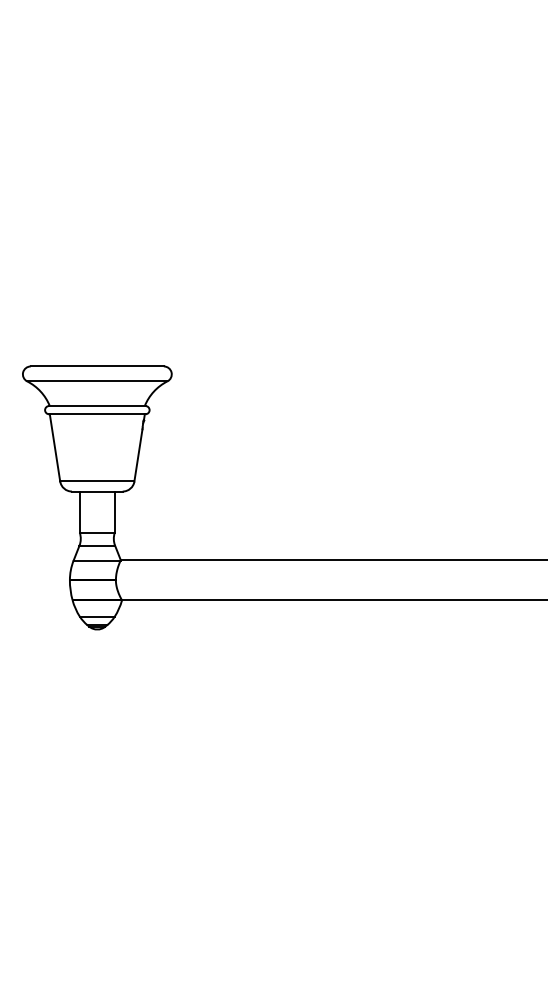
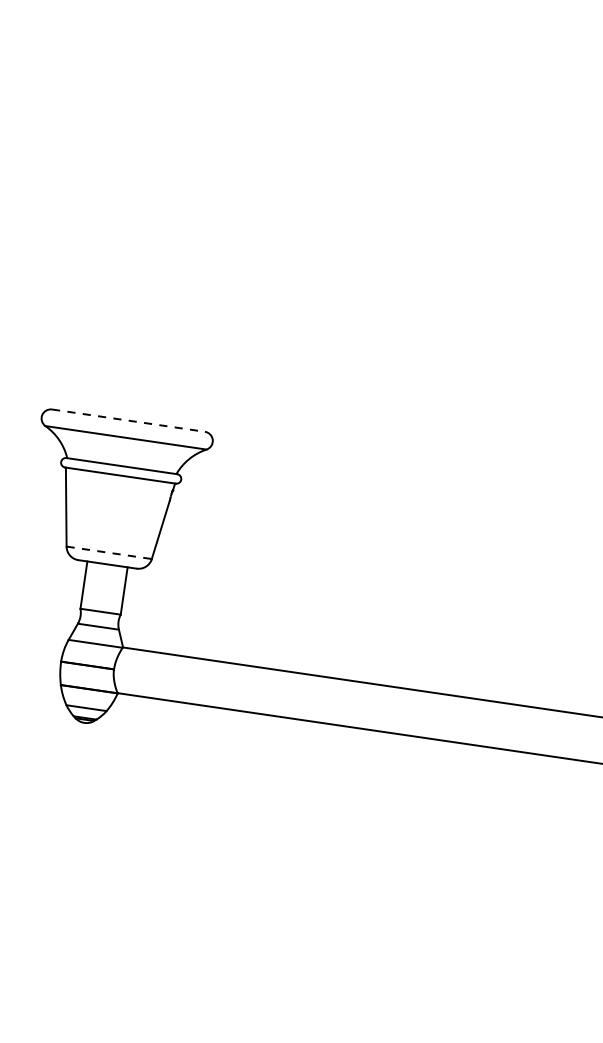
line: (97, 366) -> (128, 420), solid -> dashed
line: (97, 481) -> (109, 552), solid -> dashed

